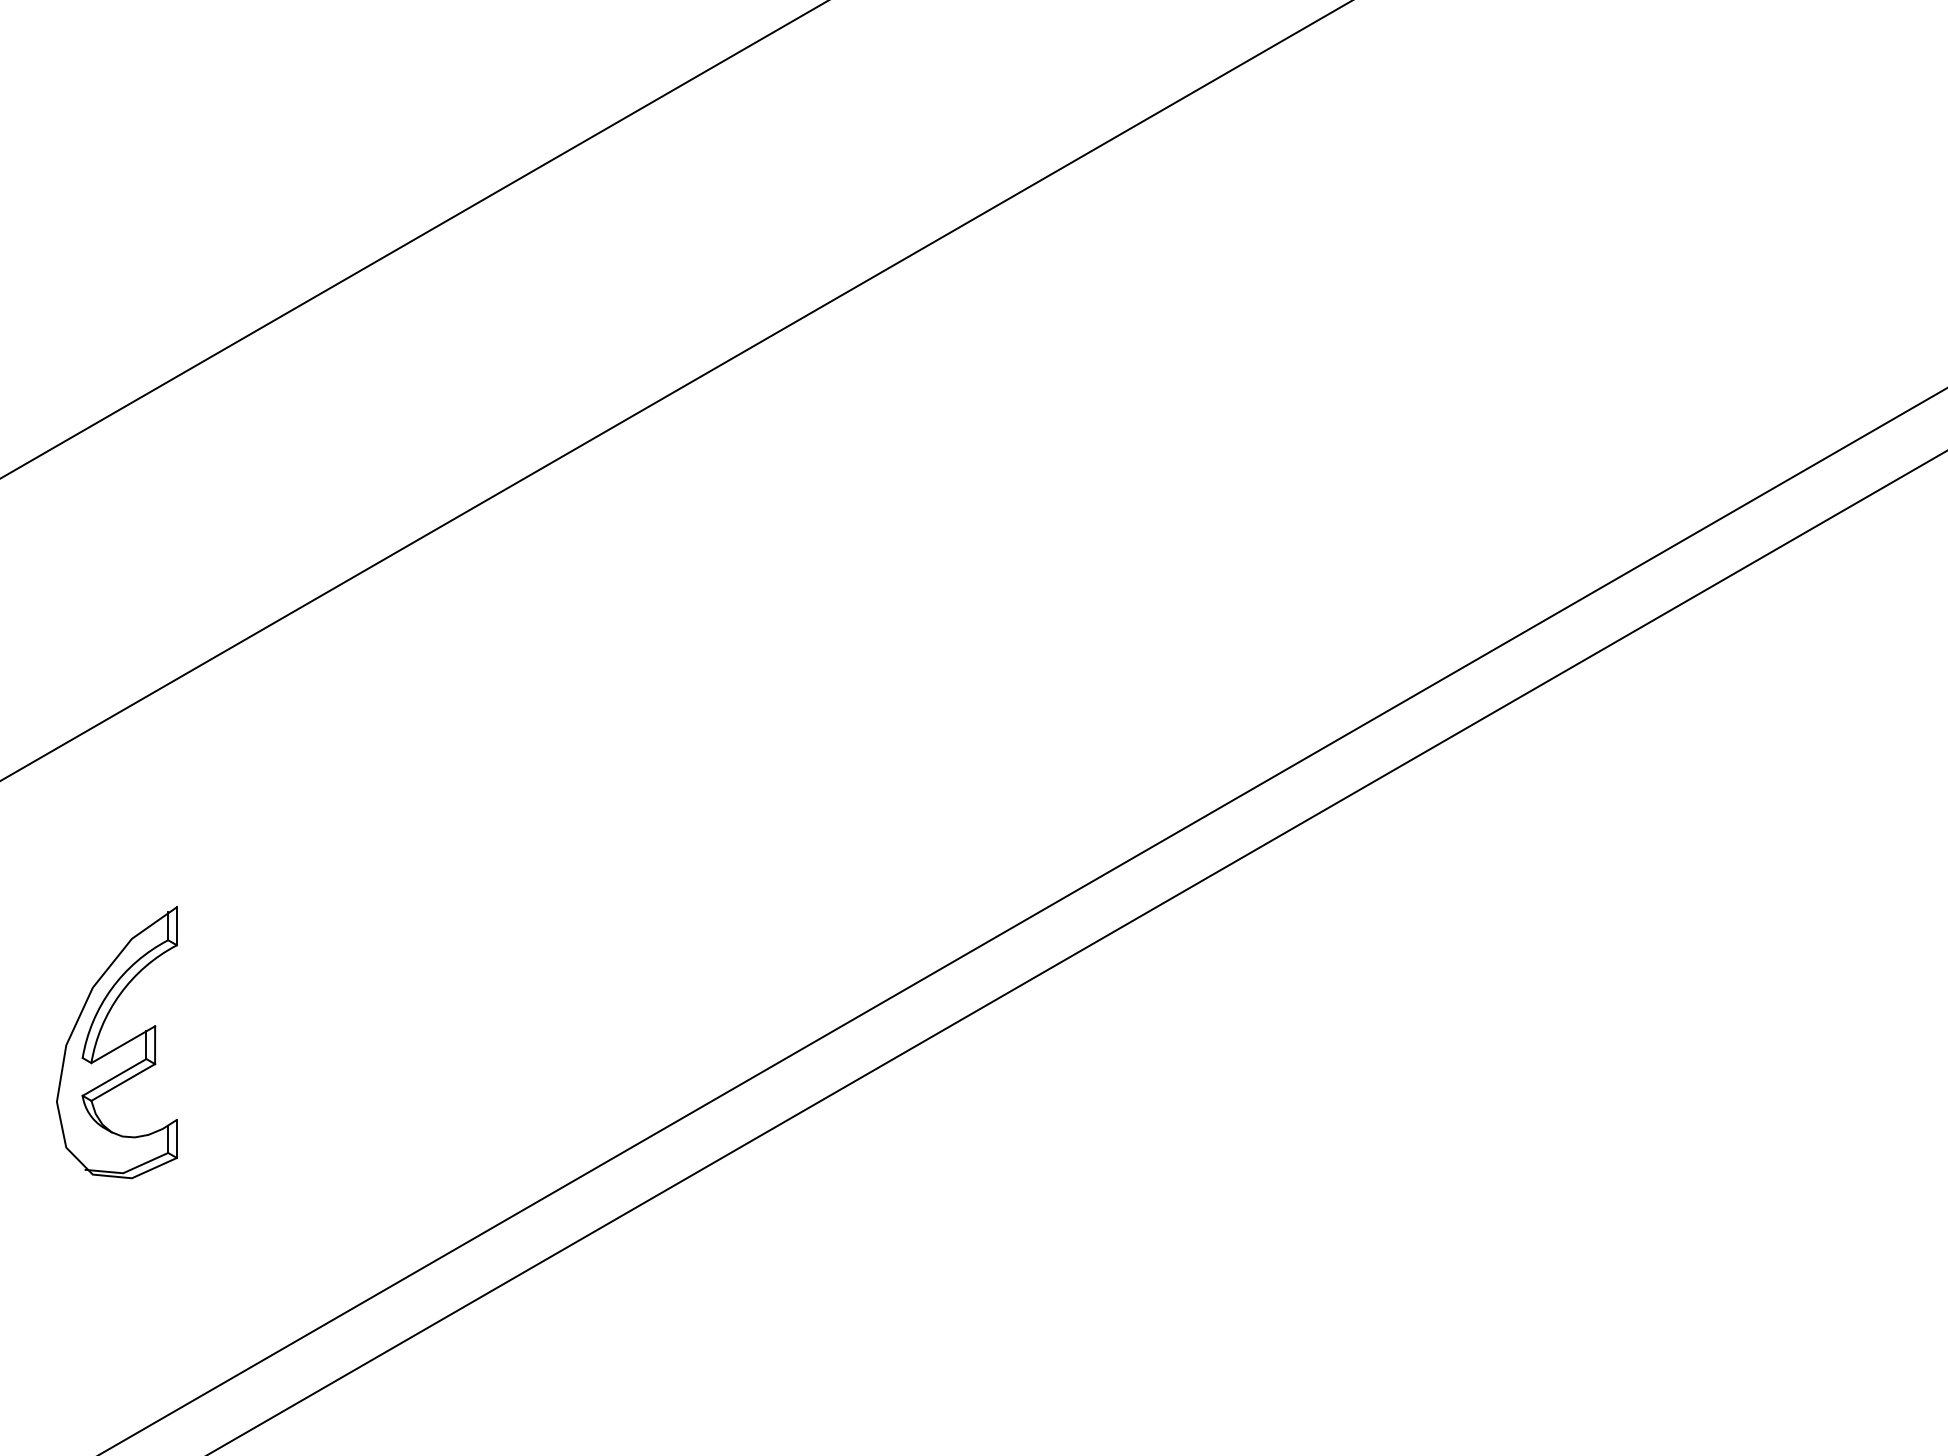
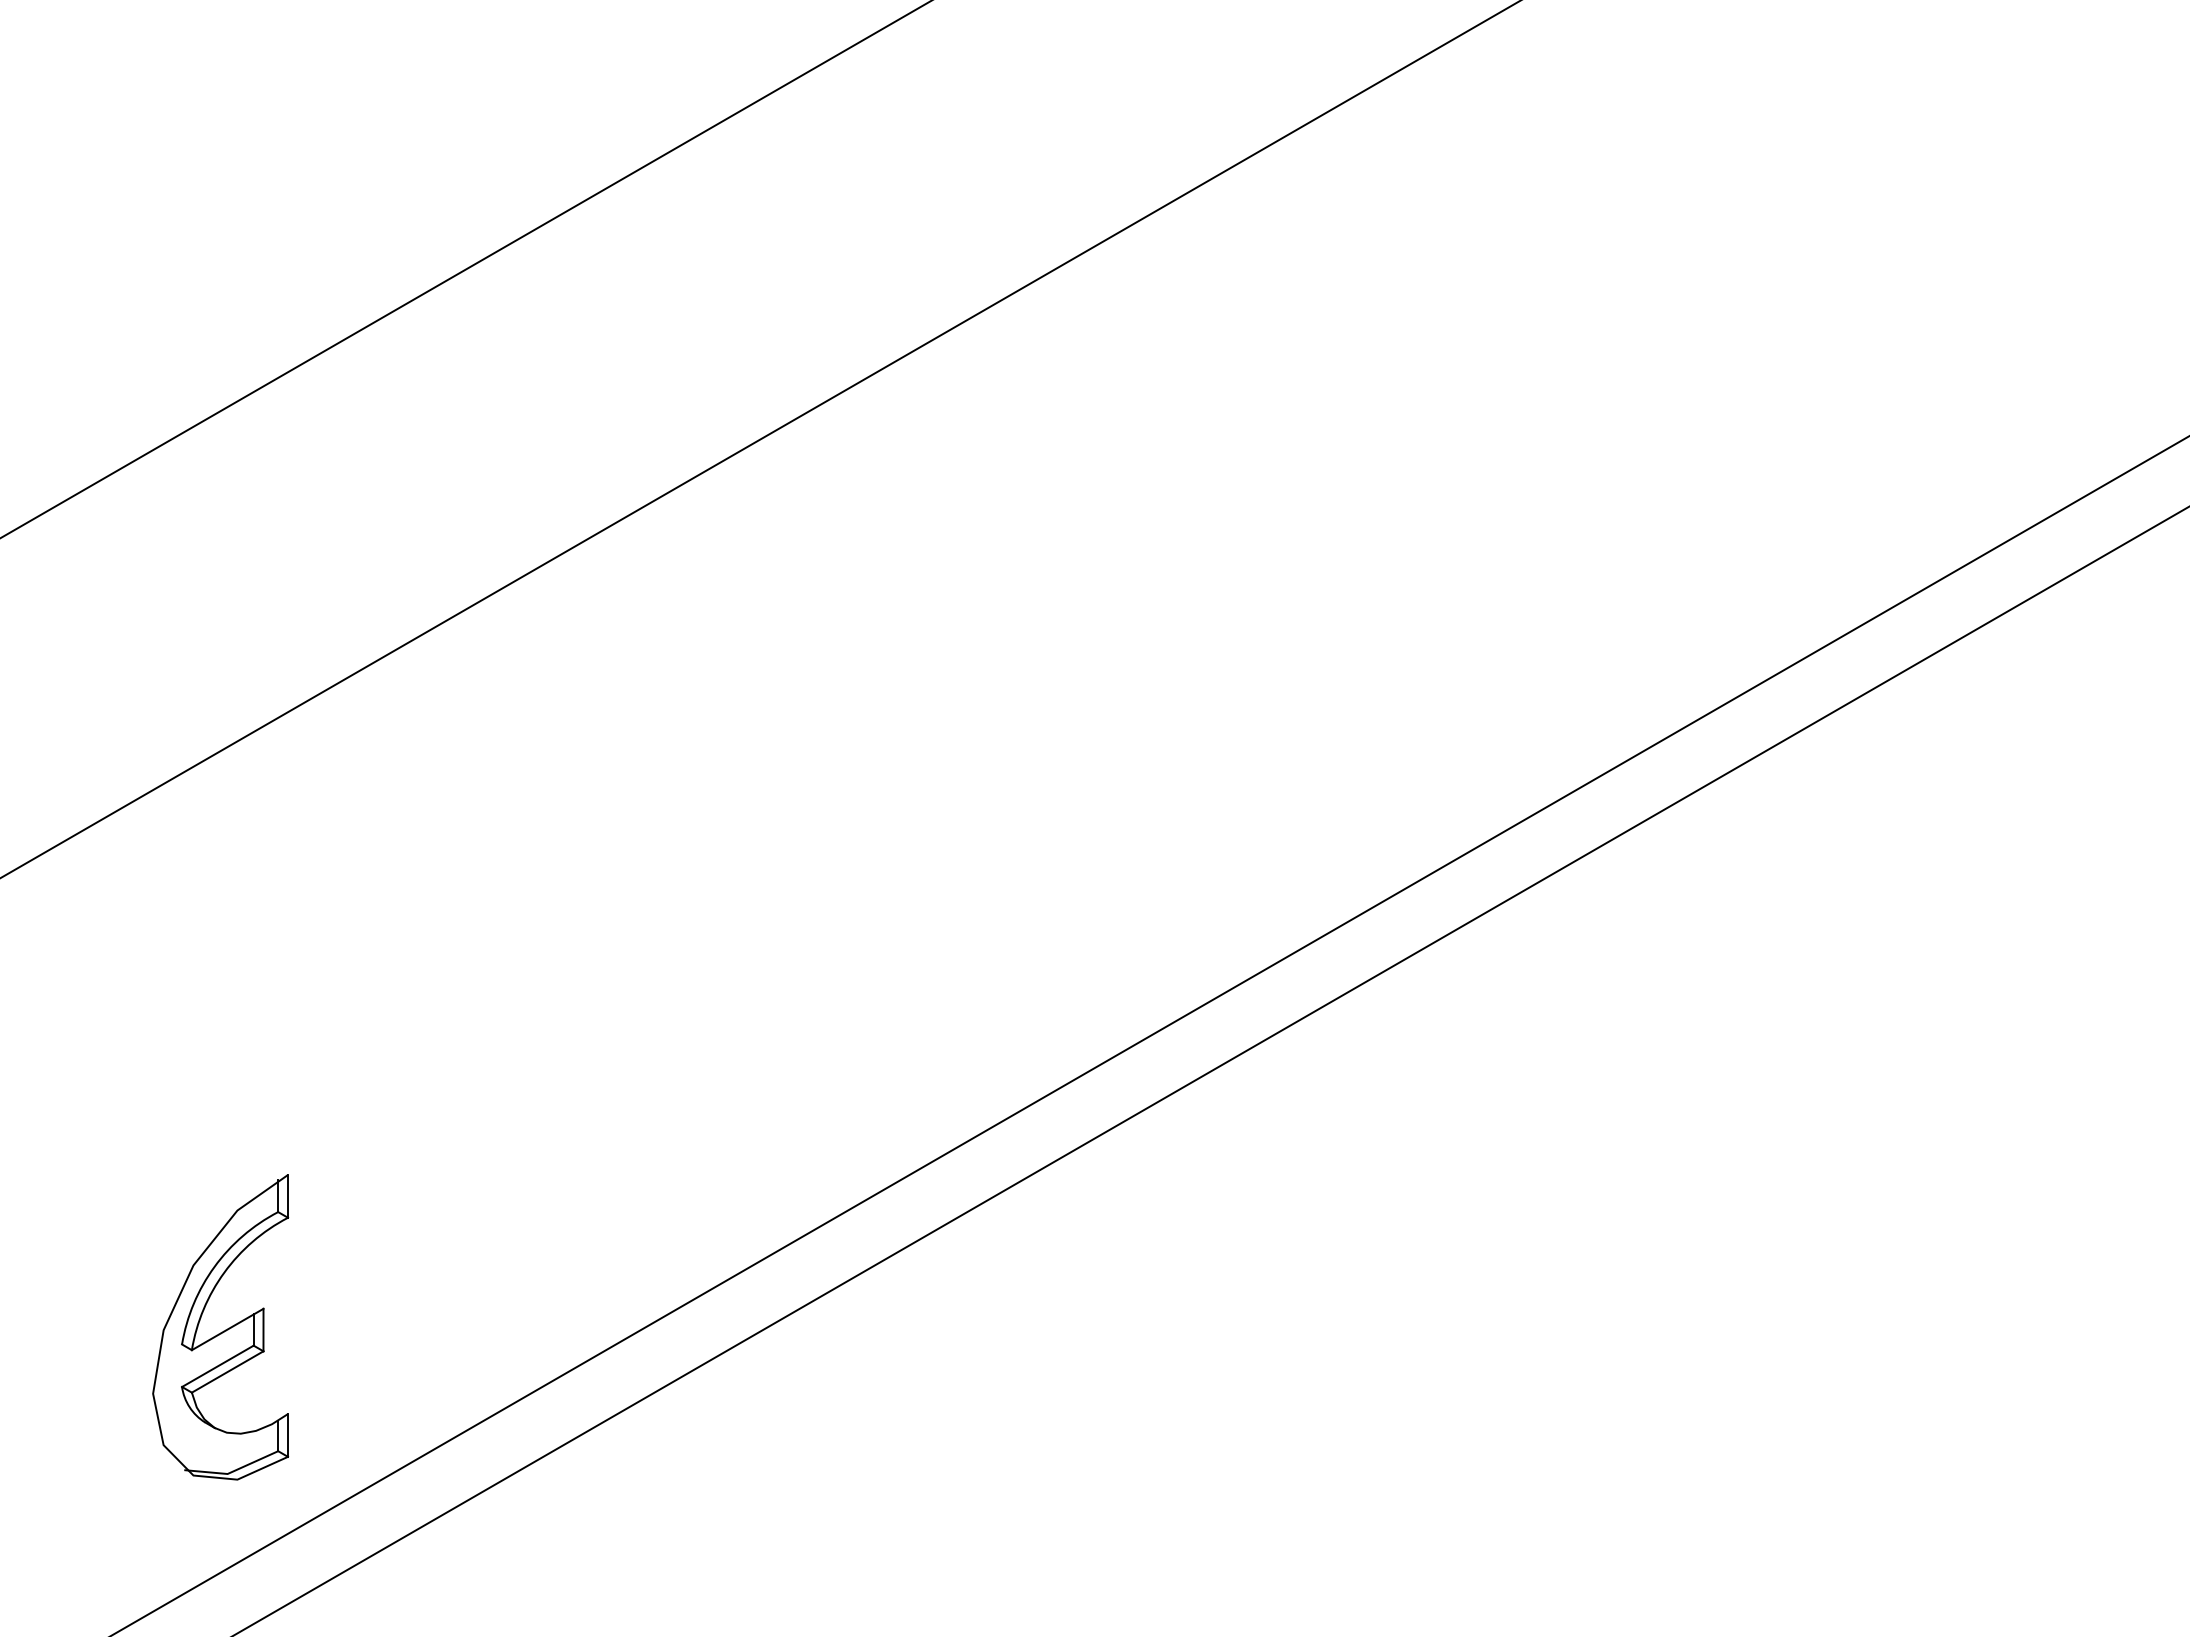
part: (116, 1042) -> (220, 1327), moved

